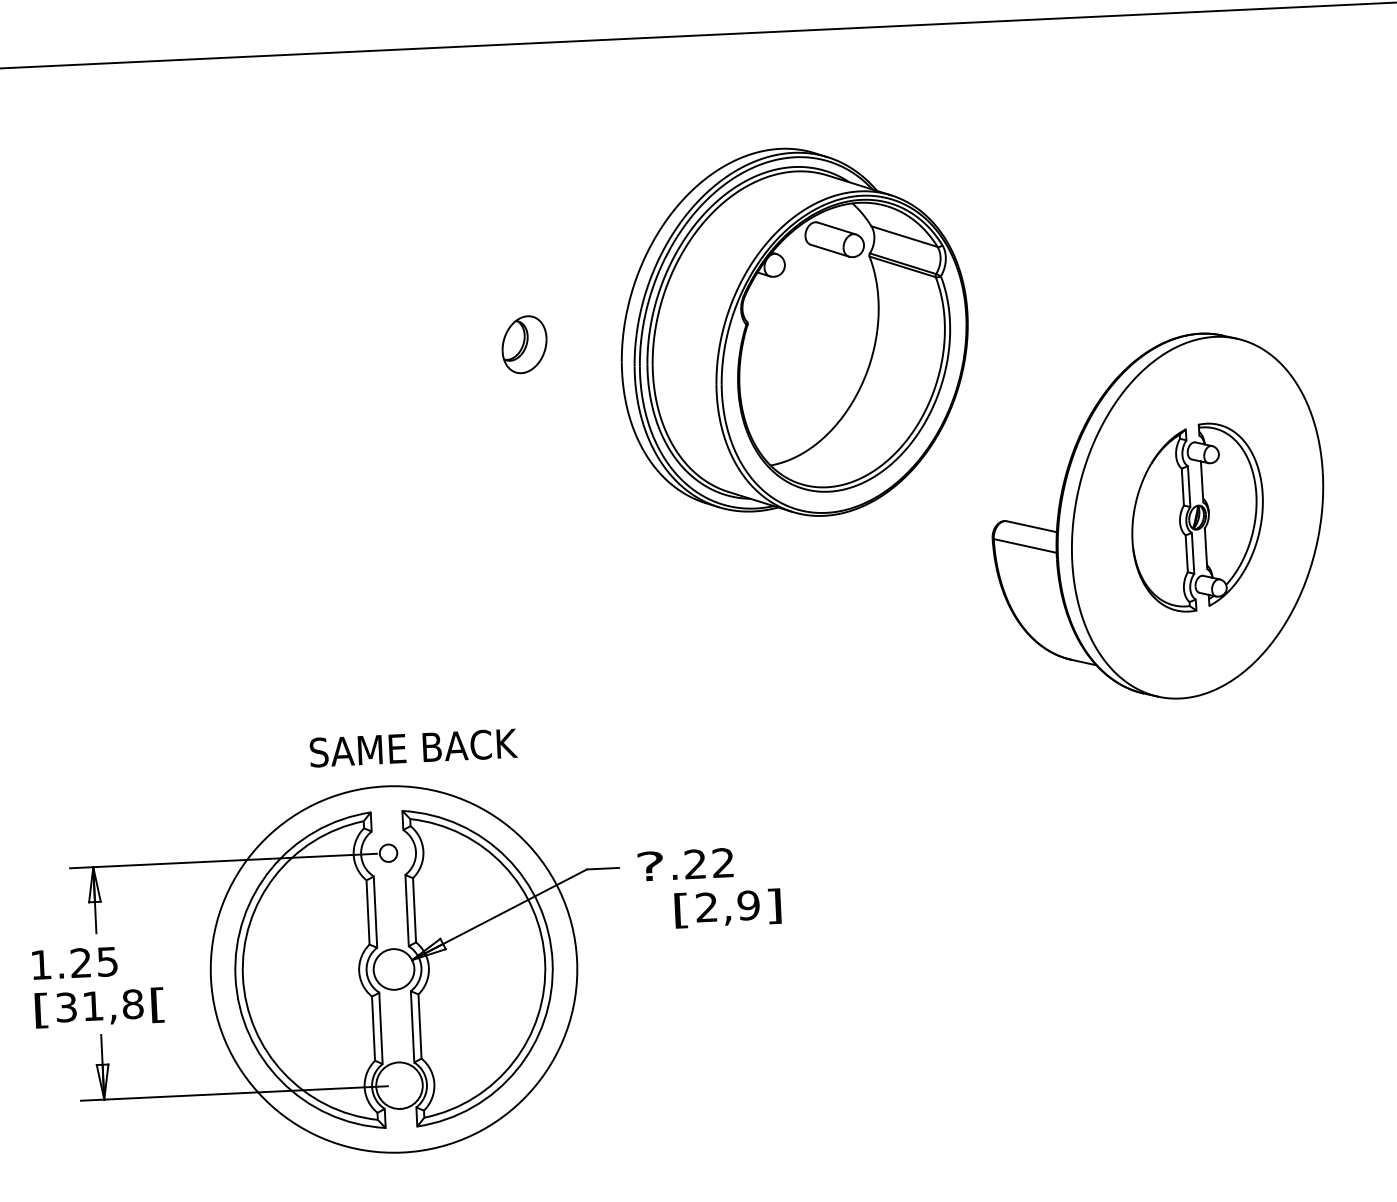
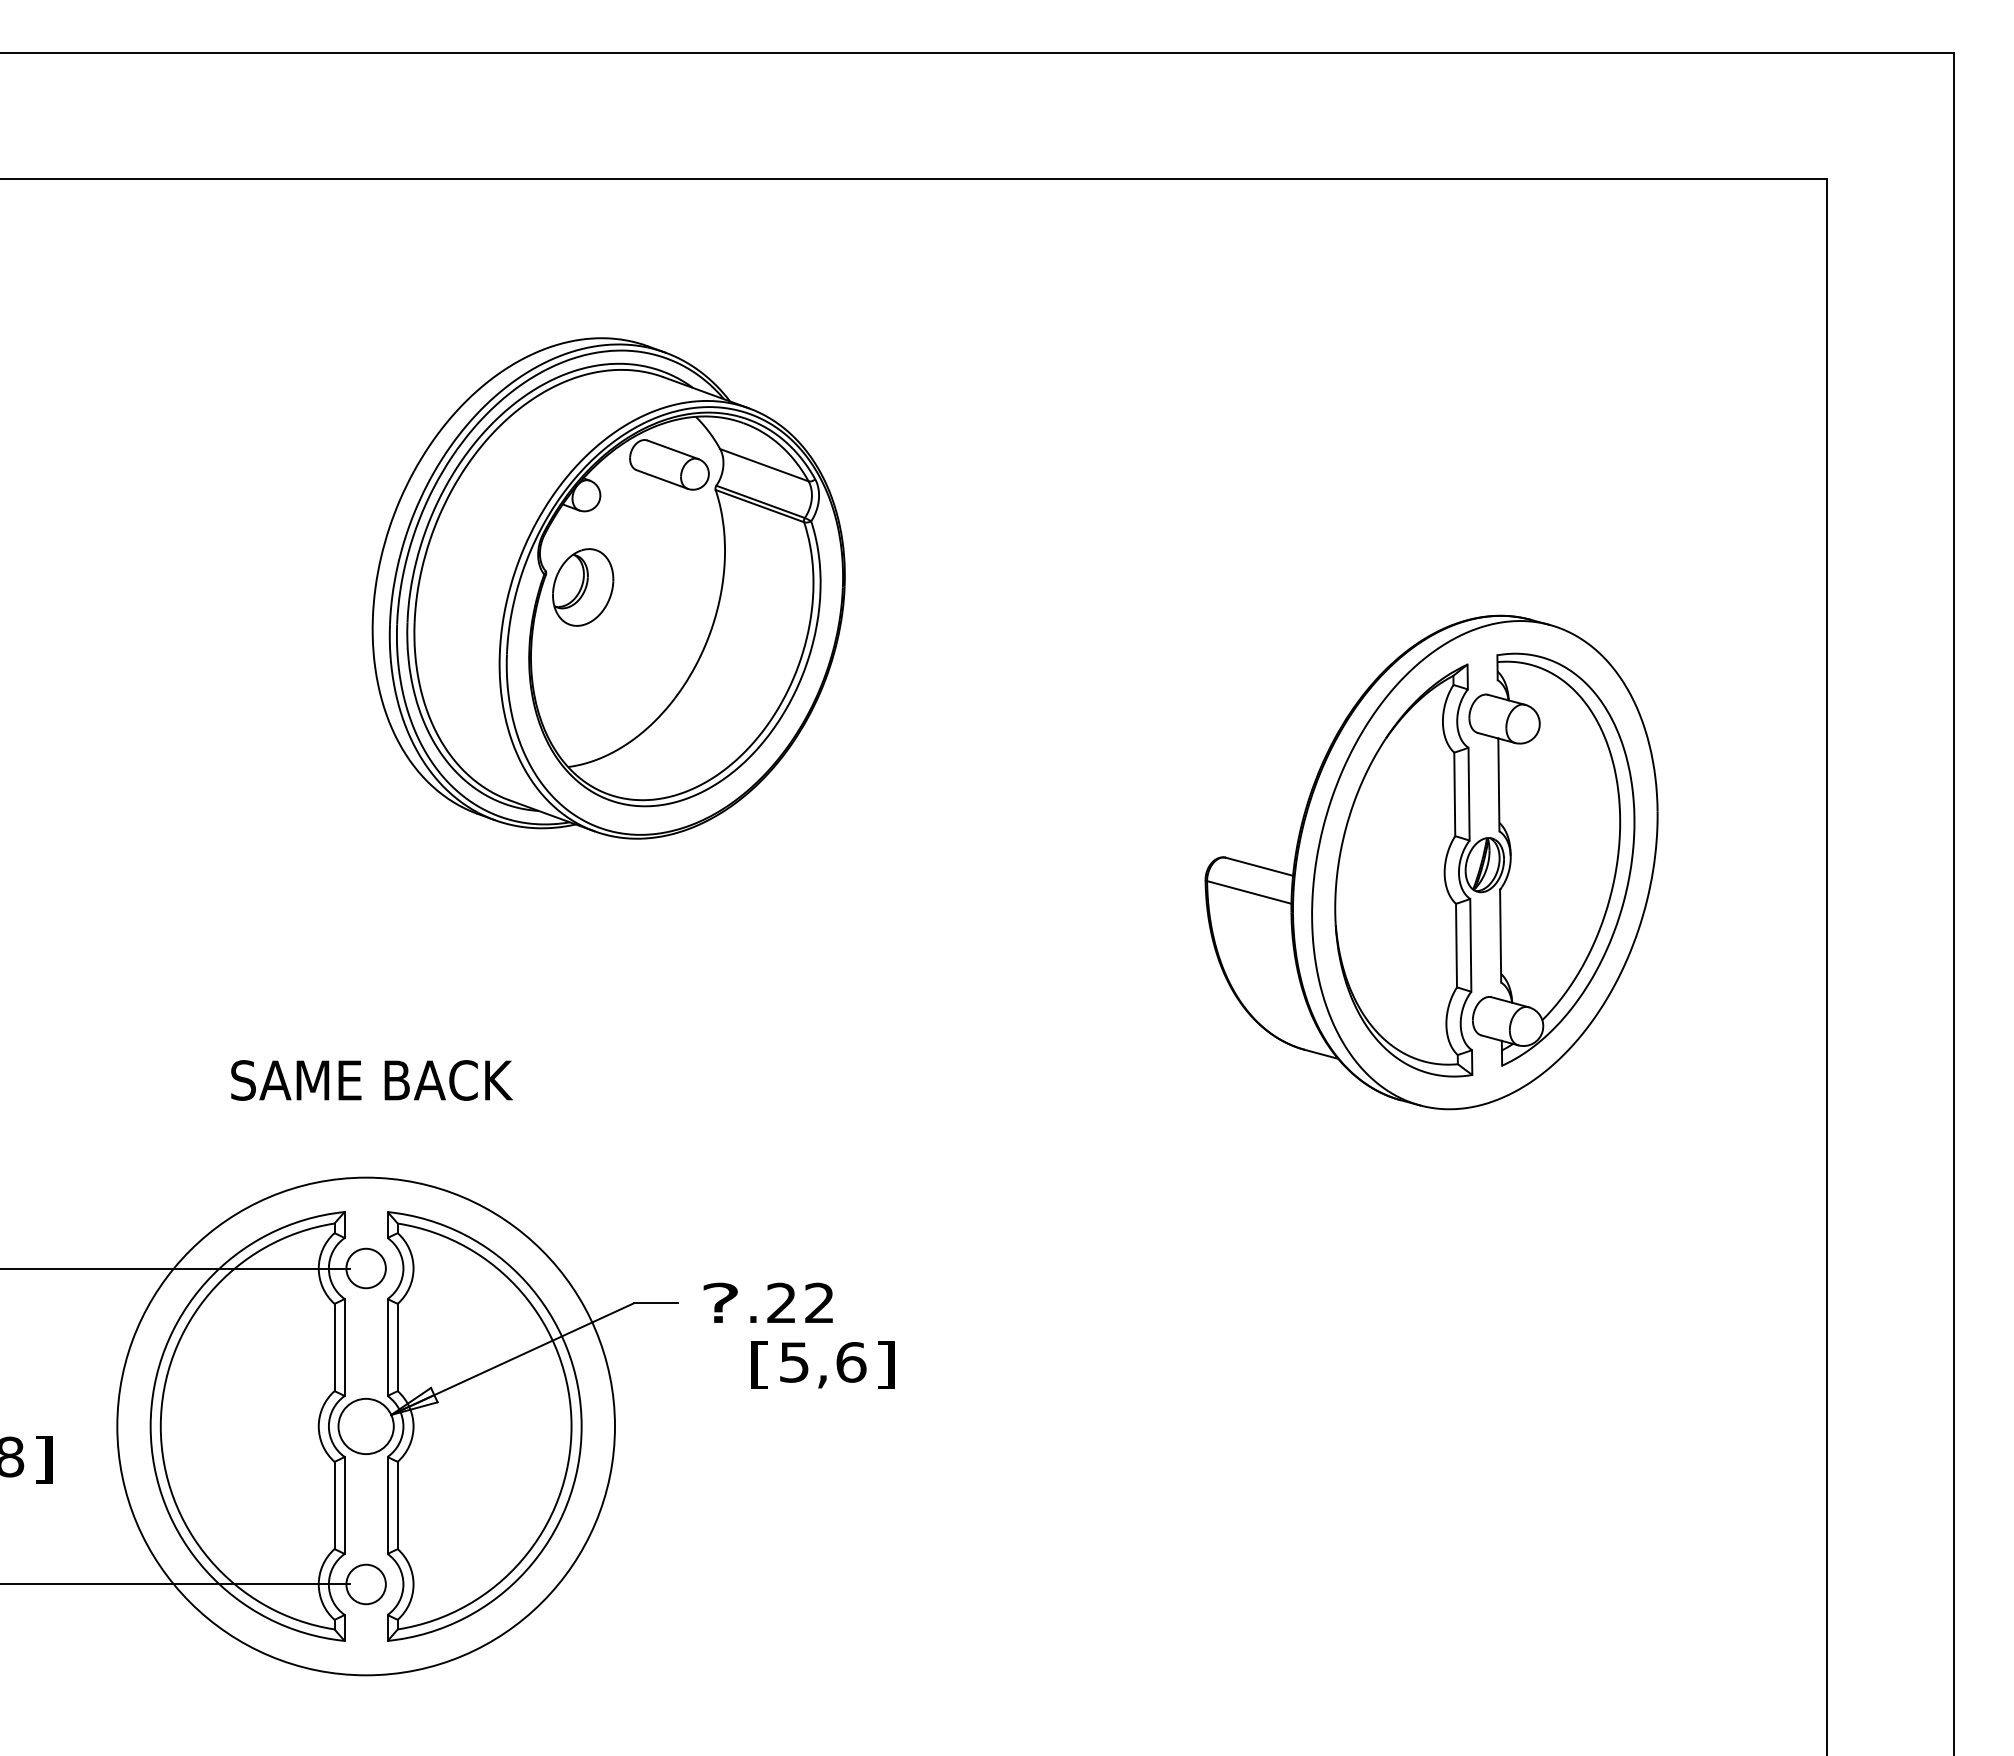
part: (794, 332) -> (608, 588), moved
part: (1197, 517) -> (1484, 864), size x1.67
text: (413, 748) -> (371, 1080), moved
circle: (388, 853) -> (365, 1268), size x1.67
text: (728, 906) -> (823, 1362), 2,9 -> 5,6
text: (157, 1004) -> (43, 1459), [ -> ]
circle: (399, 1085) -> (365, 1584), size x0.62

